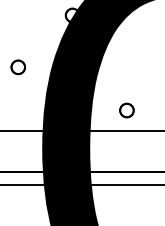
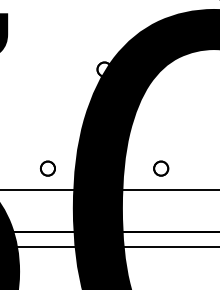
part: (17, 67) -> (47, 168), moved

